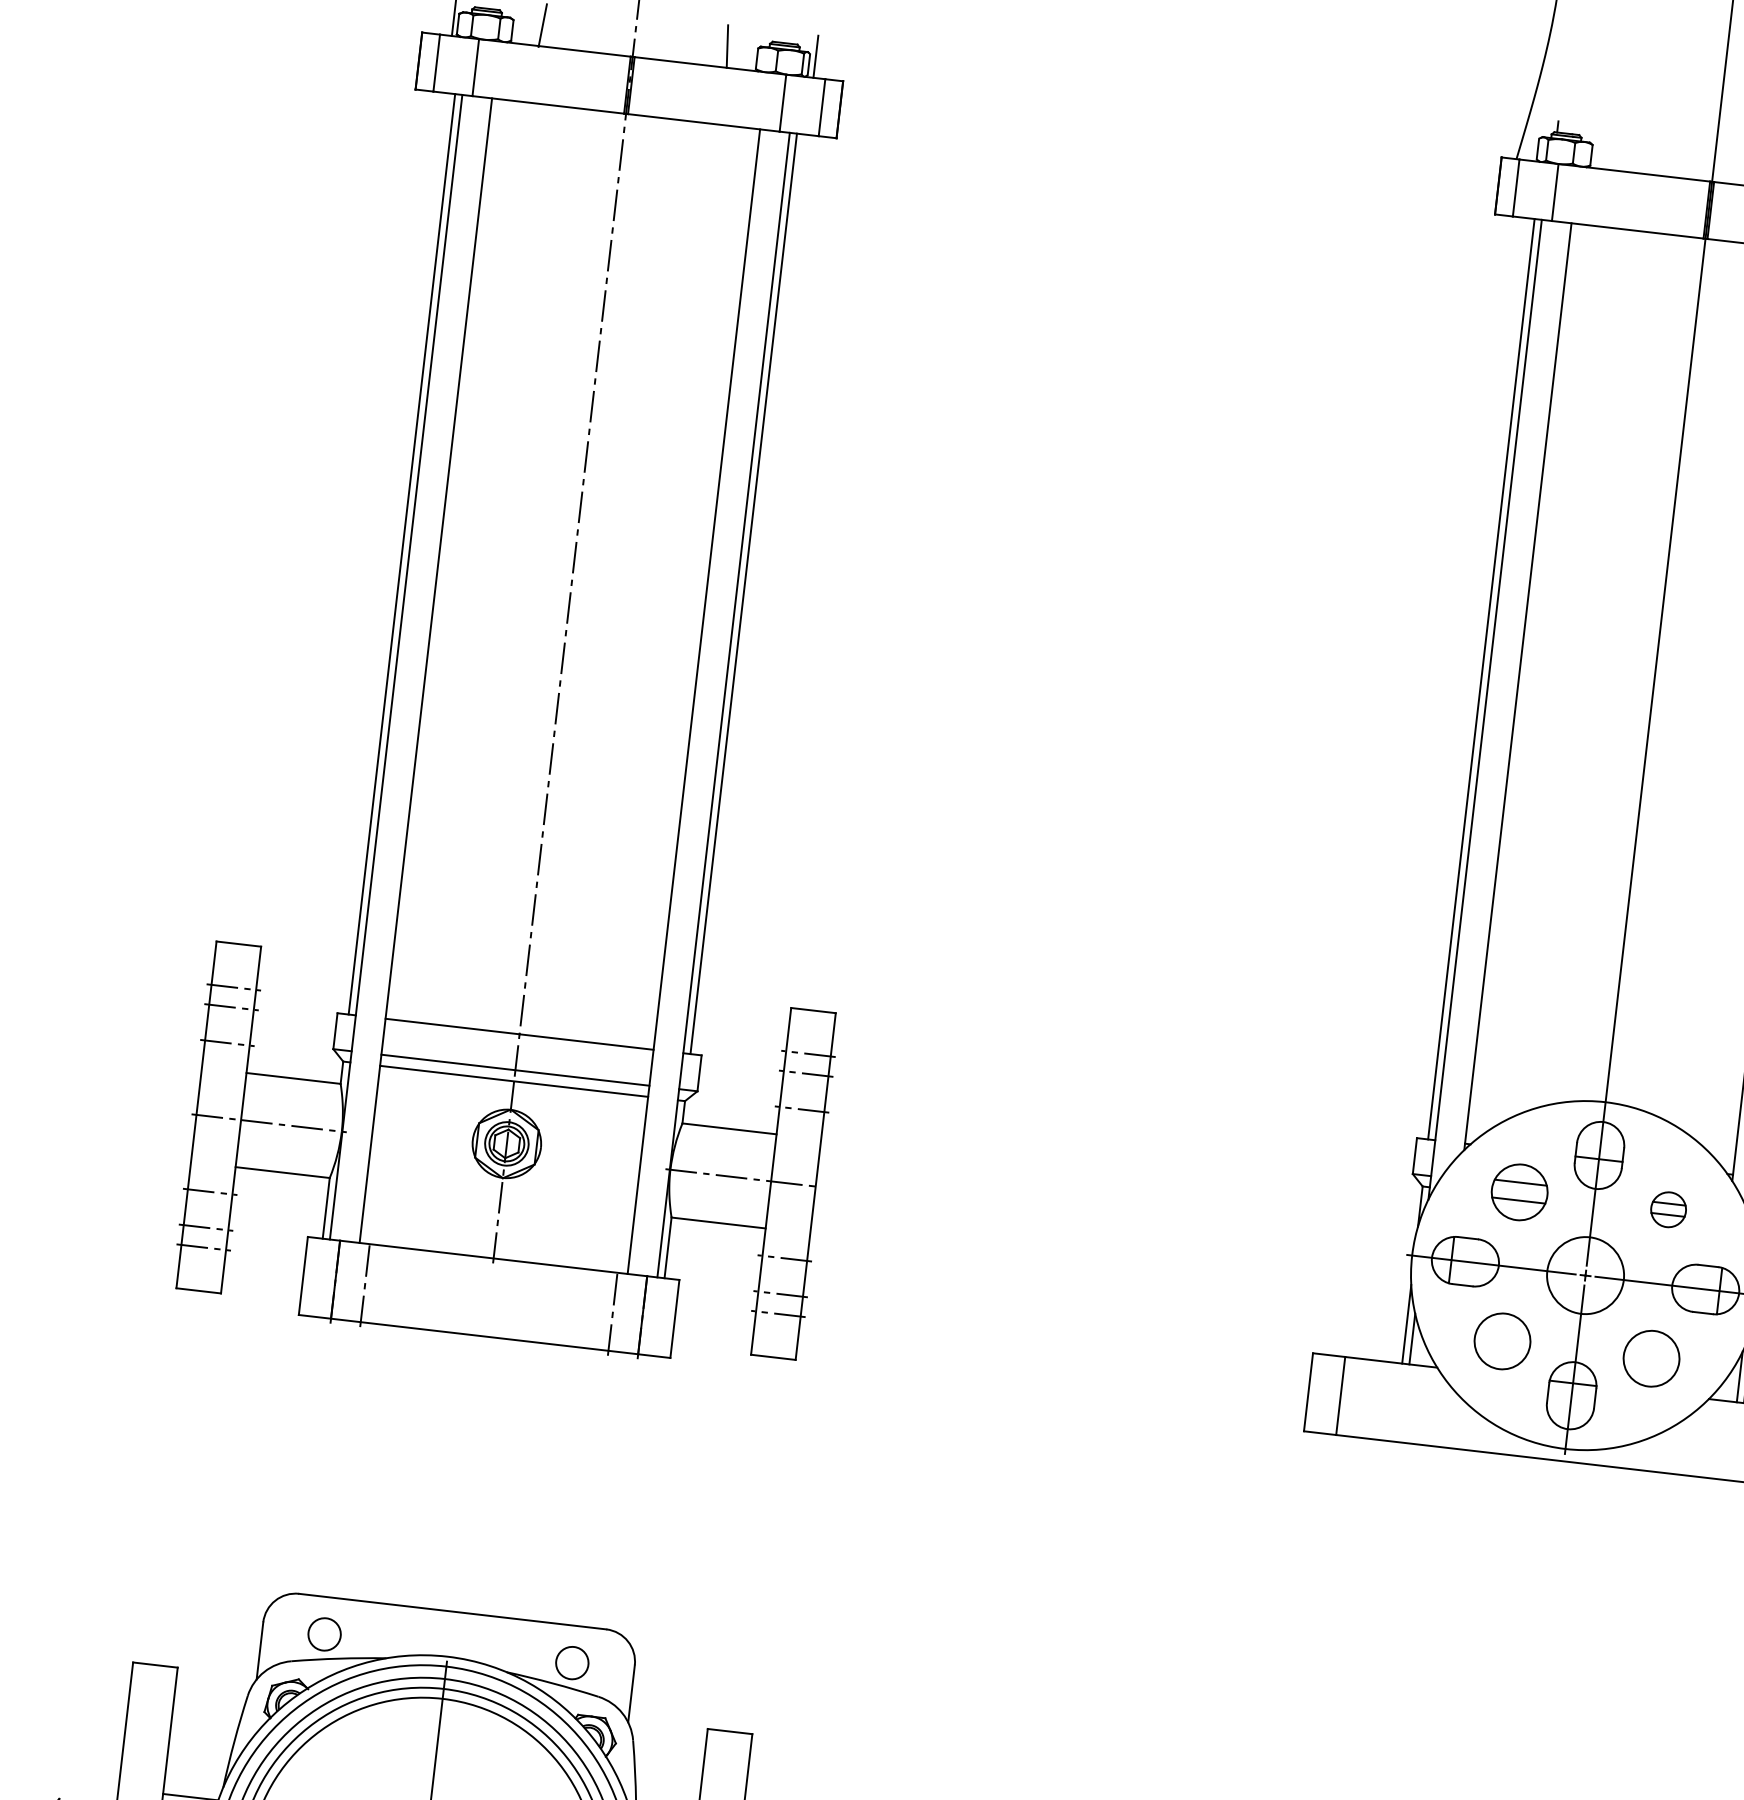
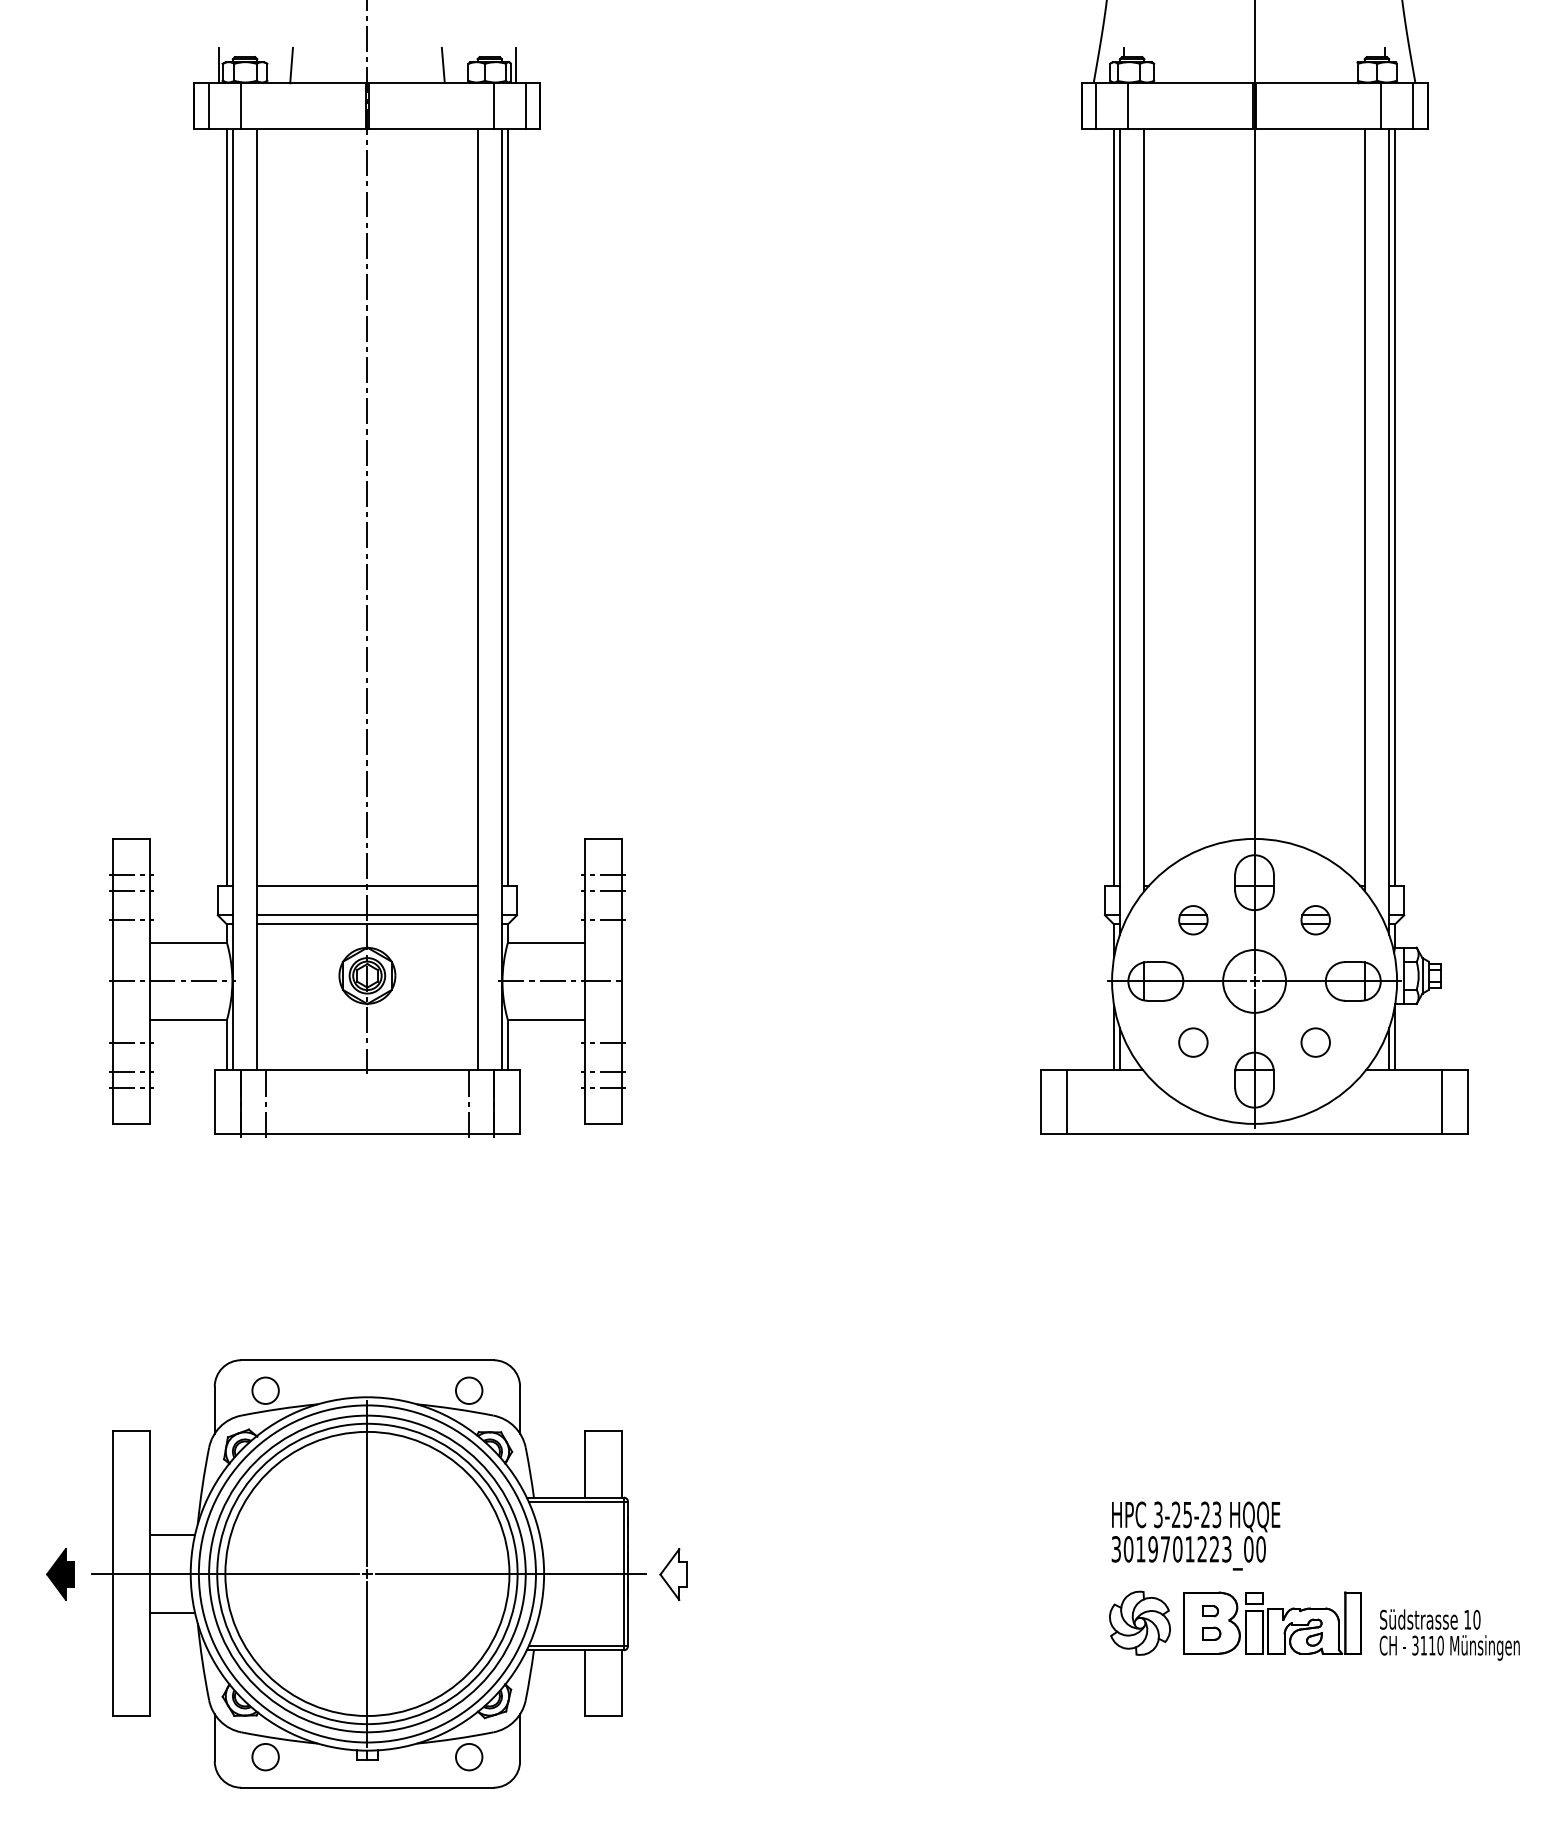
part: (1519, 1192) -> (1193, 920), size x0.62
circle: (1502, 1341) -> (1193, 1042), size x0.62
circle: (1651, 1358) -> (1315, 1042), size x0.62

